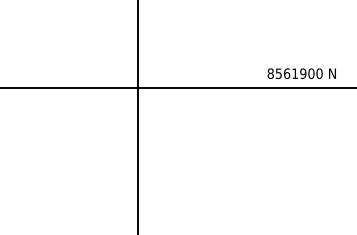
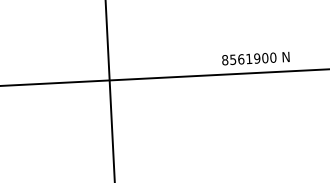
text: (301, 73) -> (255, 58), moved

